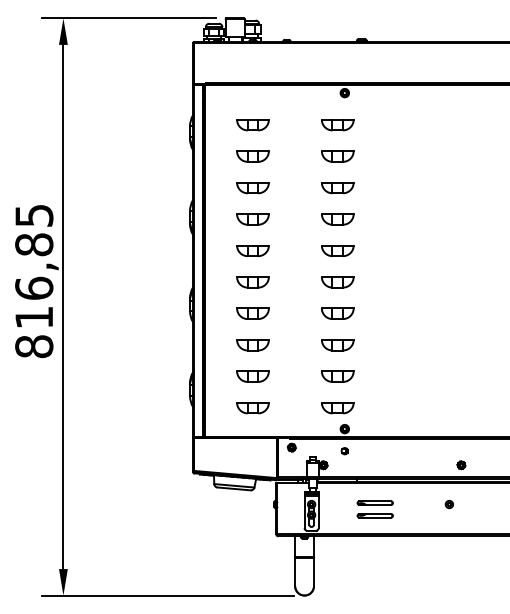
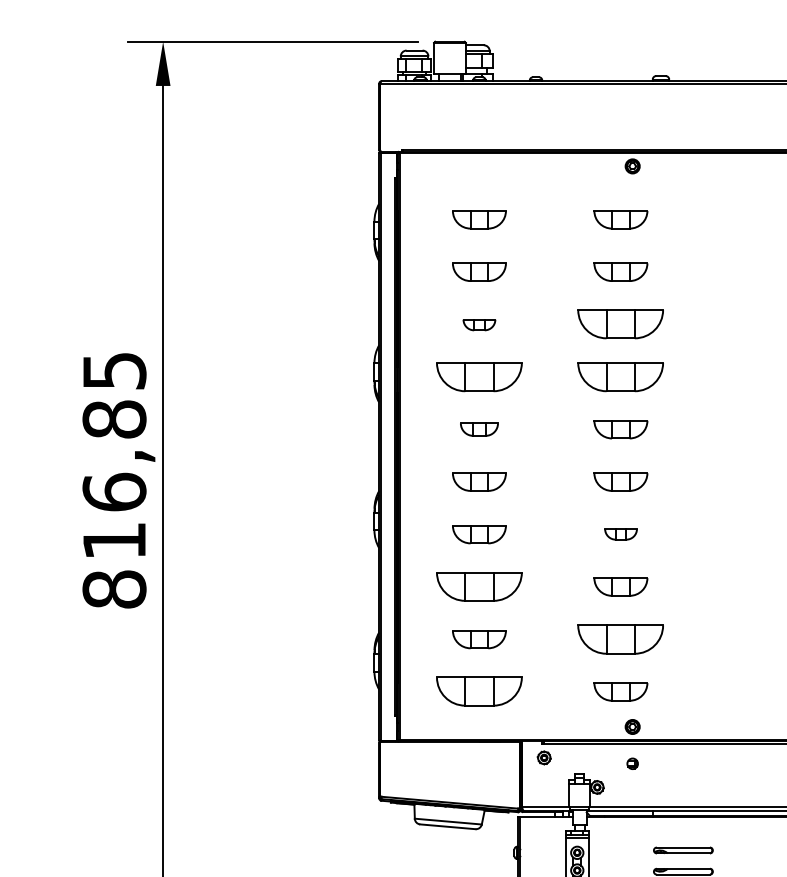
part: (252, 188) -> (478, 325), size x0.6
part: (337, 188) -> (620, 325), size x1.6
part: (252, 219) -> (478, 377), size x1.6
part: (337, 219) -> (620, 377), size x1.6
part: (252, 250) -> (478, 428), size x0.7
part: (337, 313) -> (620, 534), size x0.6
part: (252, 345) -> (478, 587), size x1.6
part: (337, 376) -> (620, 639), size x1.6
part: (252, 408) -> (478, 692), size x1.6

